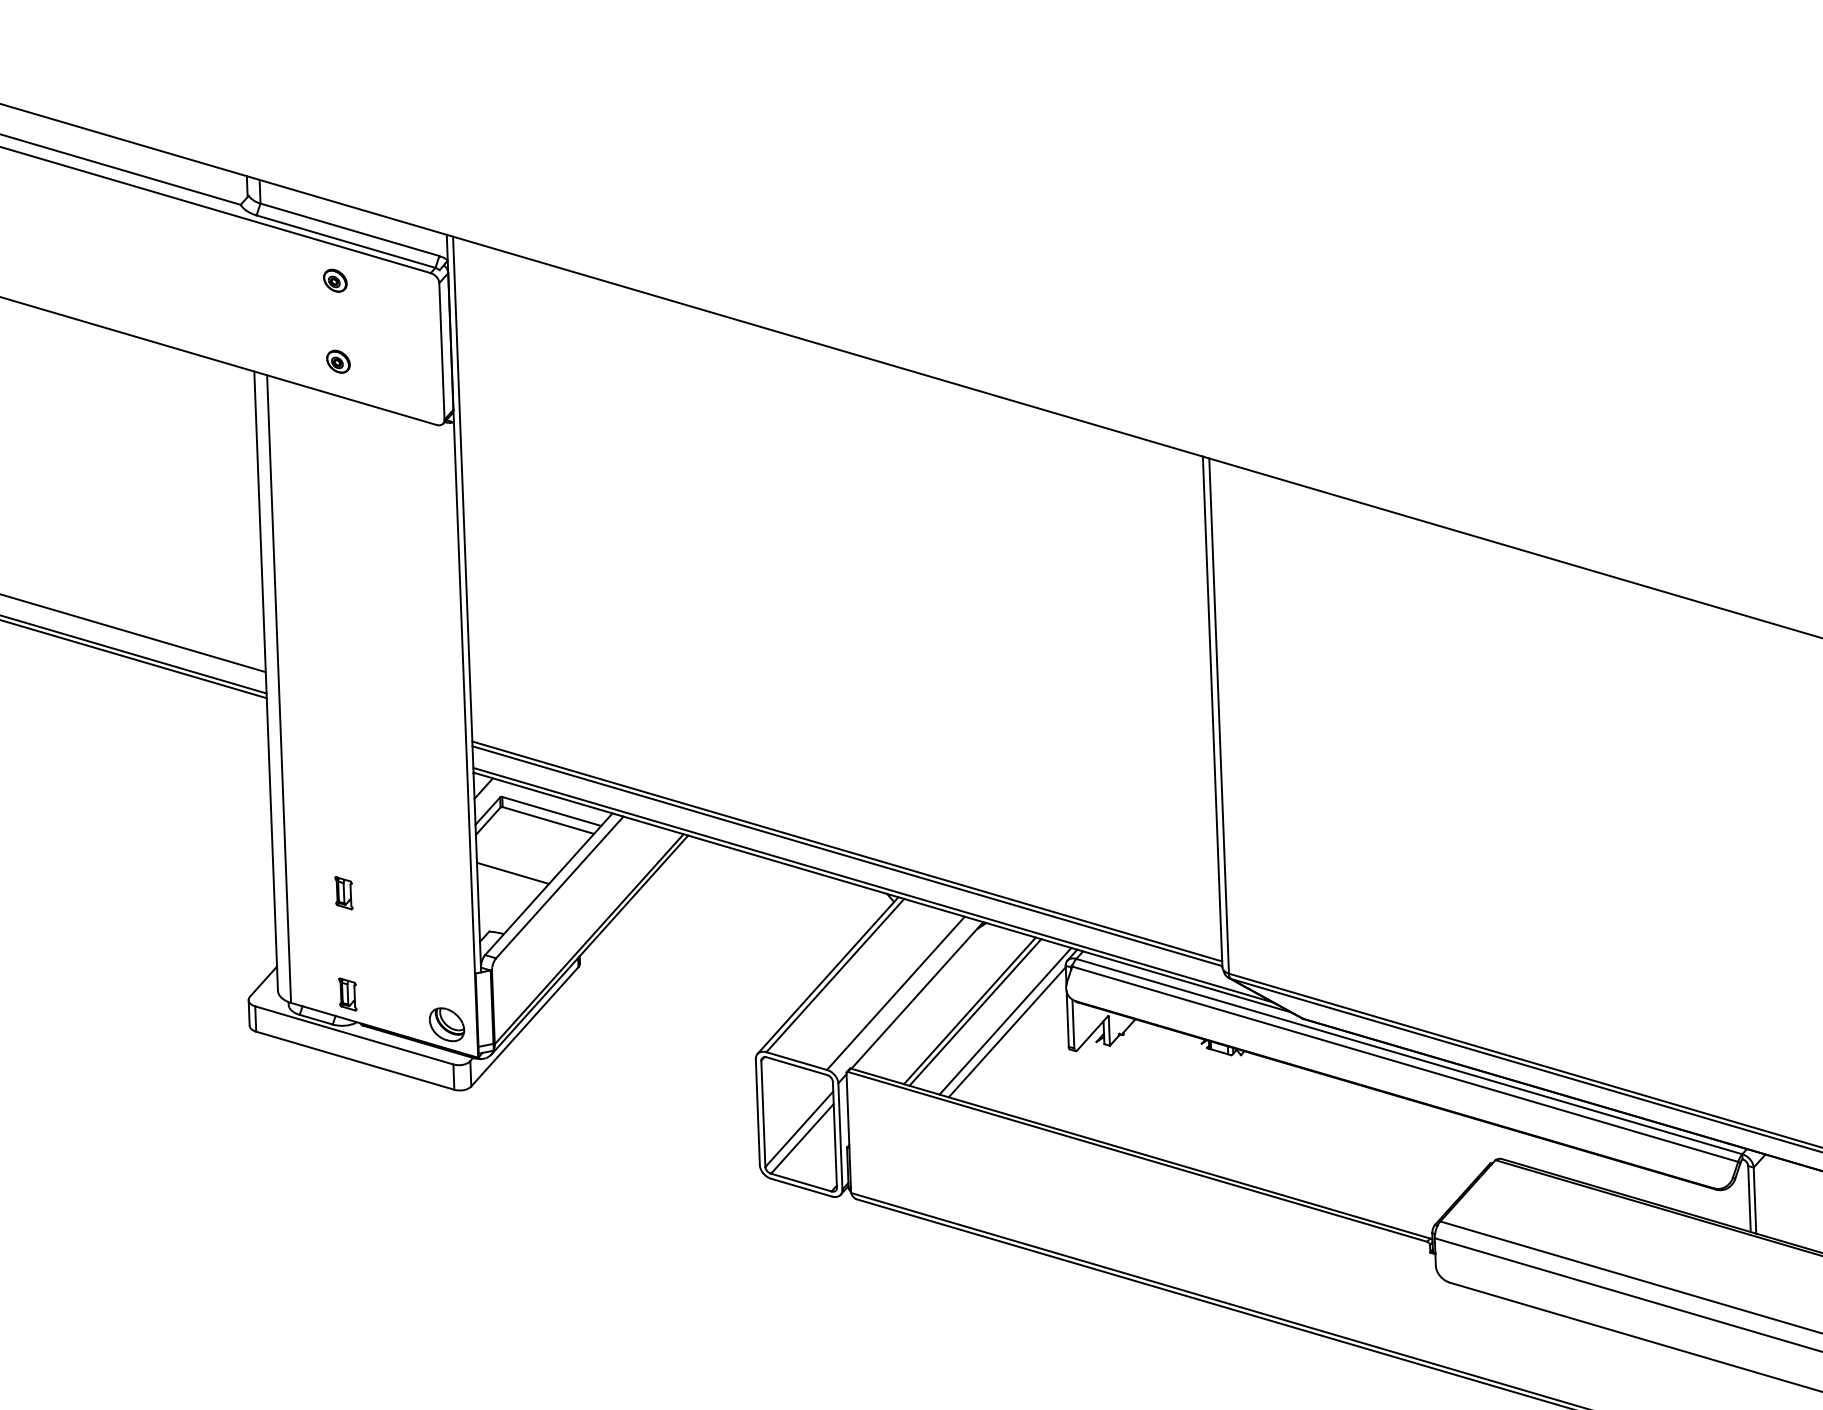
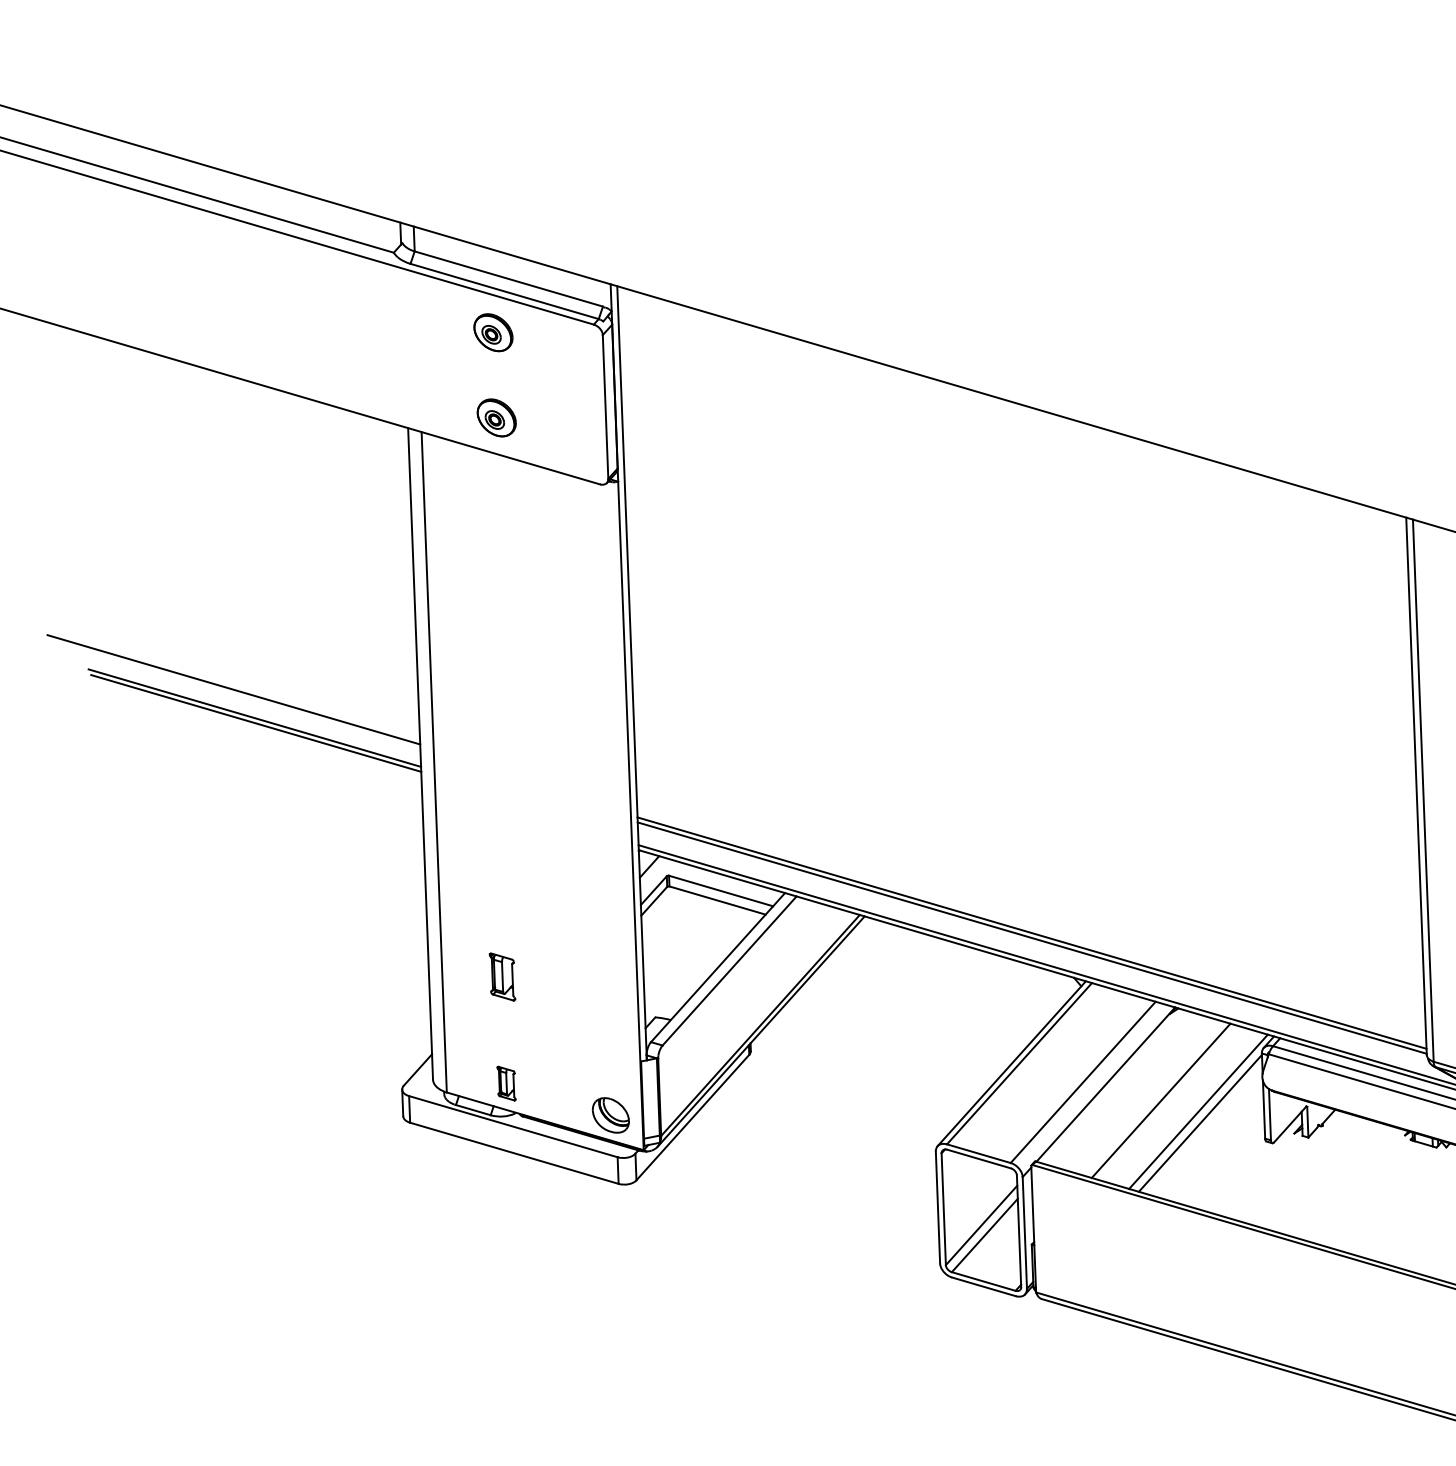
part: (335, 280) -> (493, 332), size x1.6
part: (338, 361) -> (496, 417), size x1.6
line: (512, 872) -> (679, 955), removed
part: (343, 893) -> (501, 977), size x1.4
line: (975, 1012) -> (1166, 1102), removed

